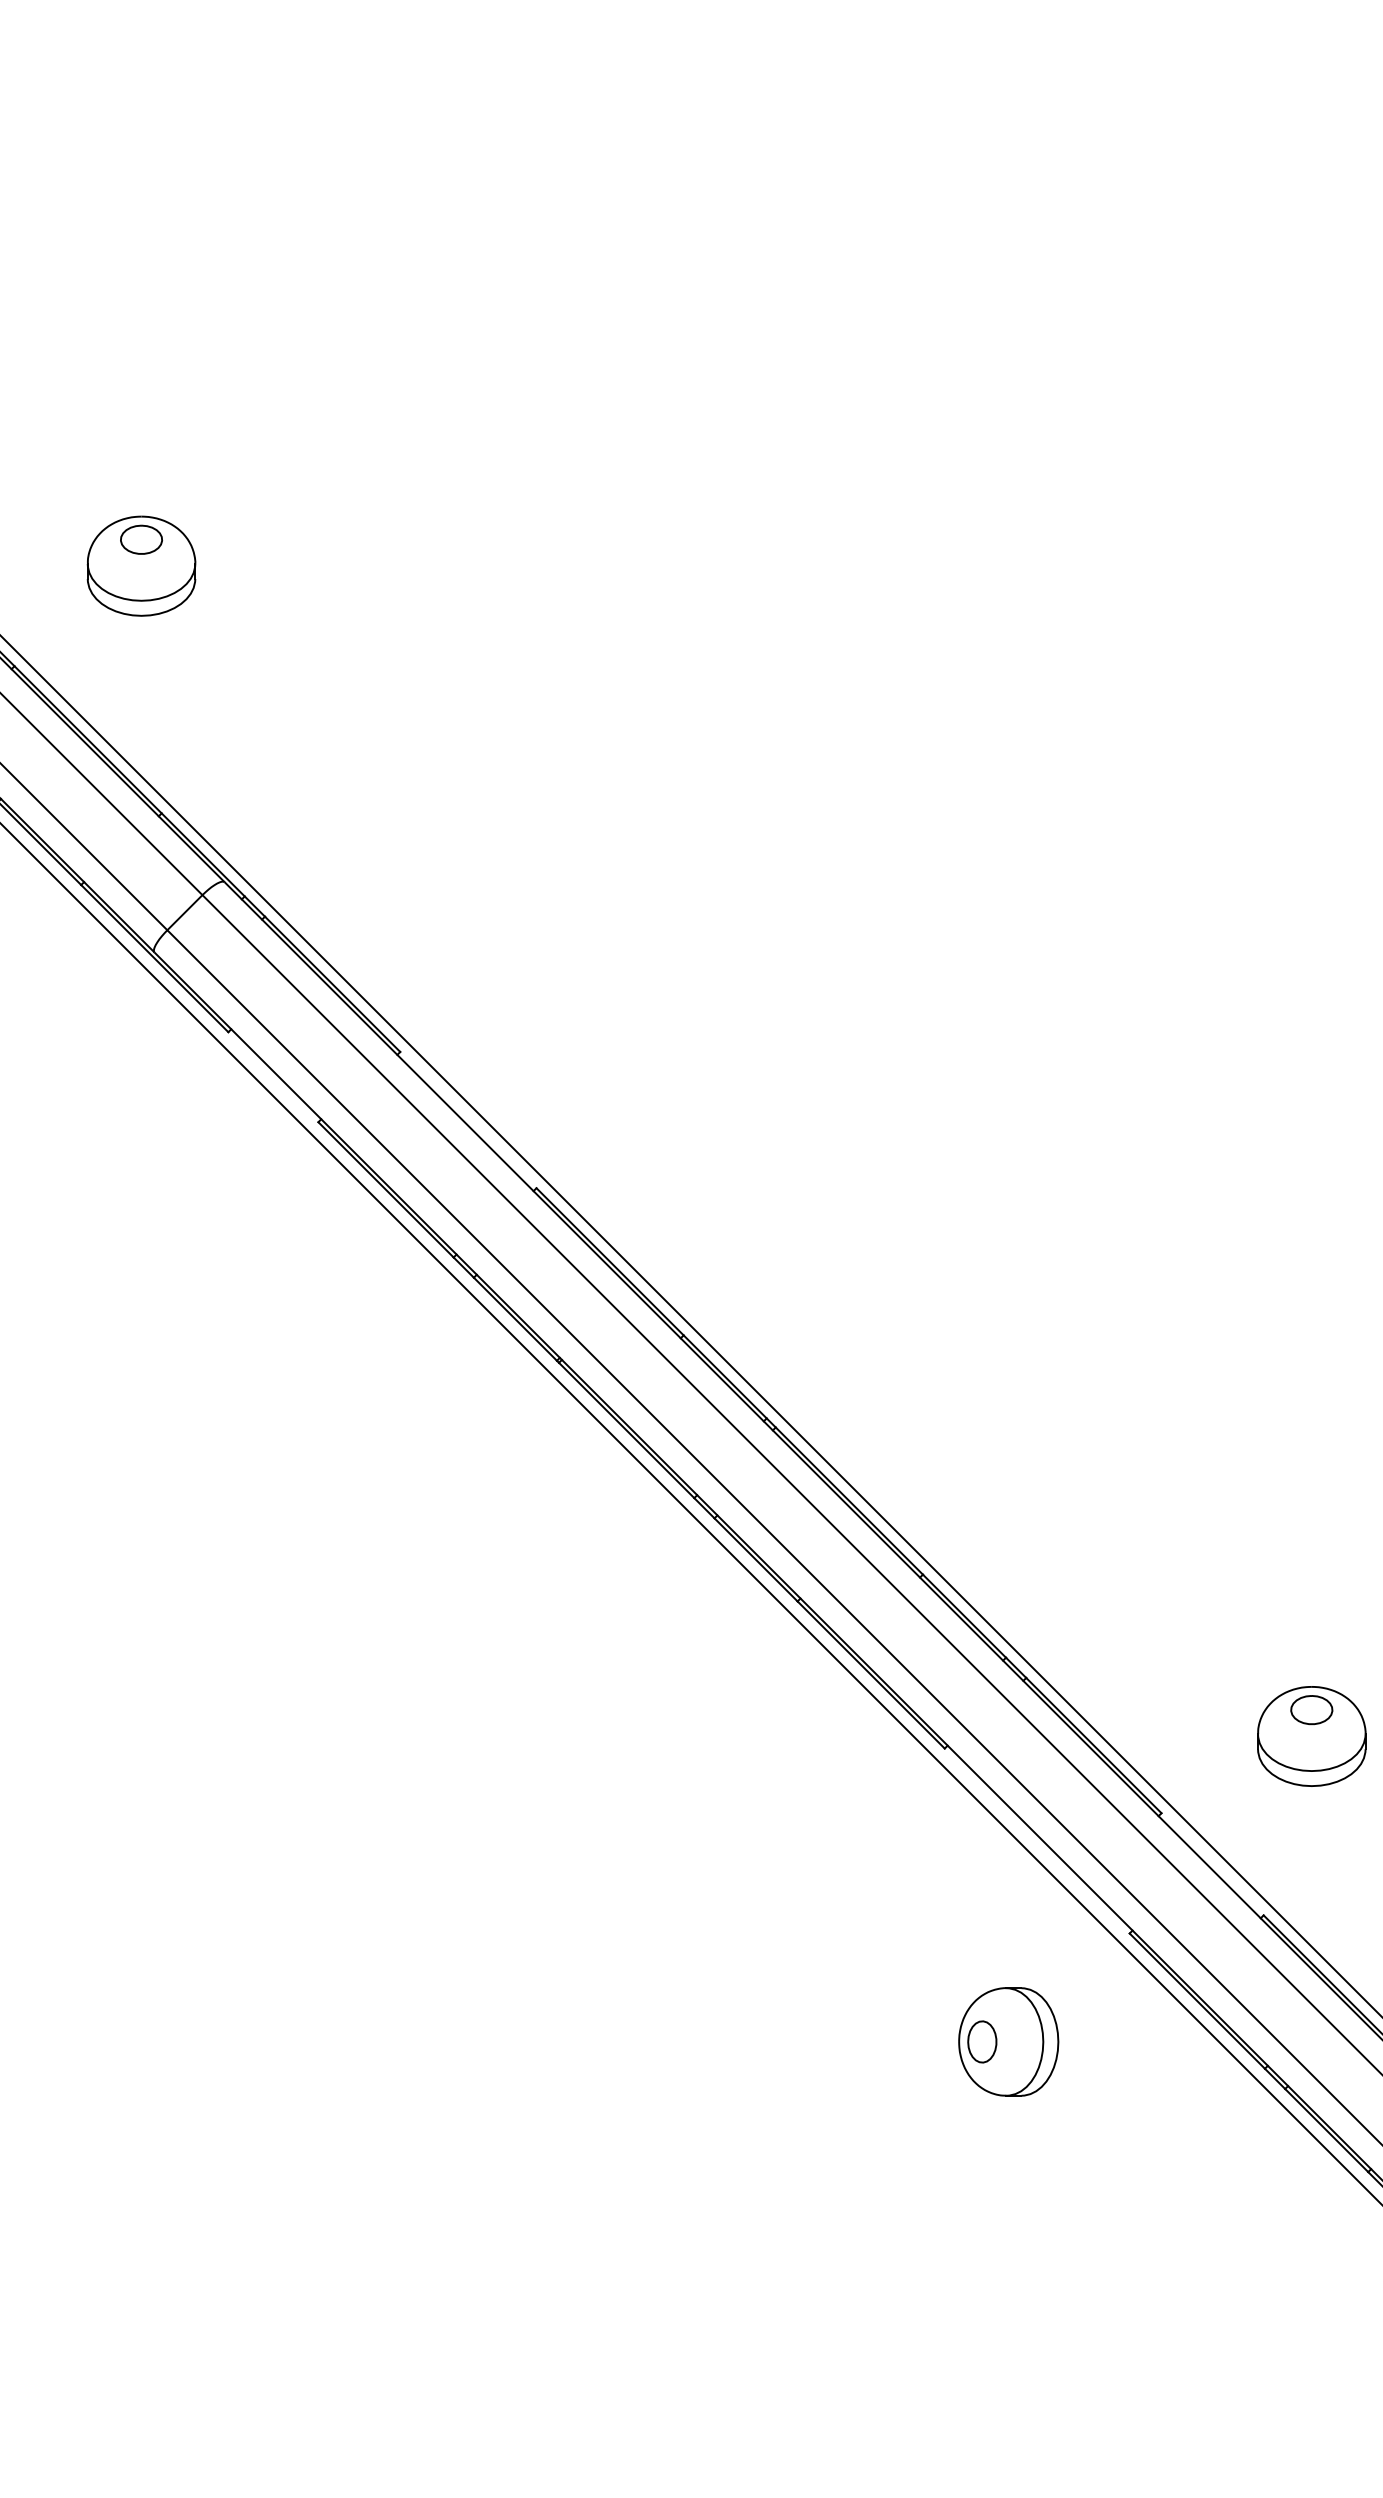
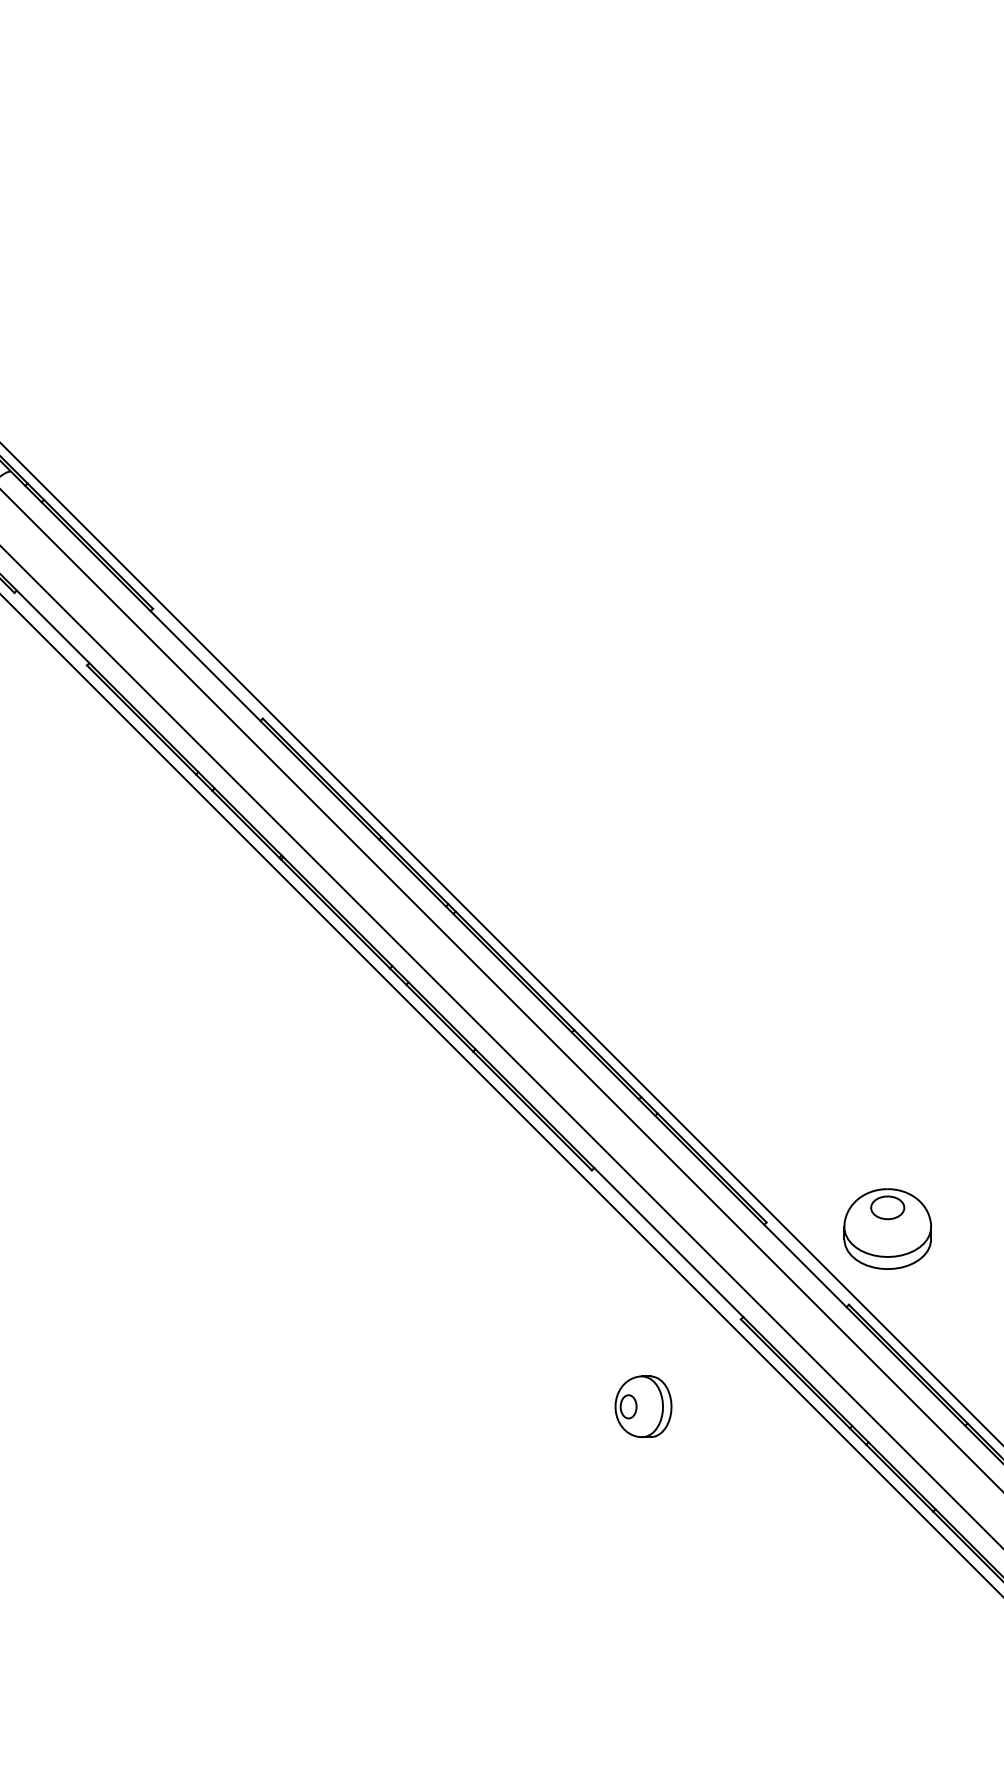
part: (1311, 1736) -> (887, 1229), moved
part: (1008, 2041) -> (643, 1406), size x0.7

